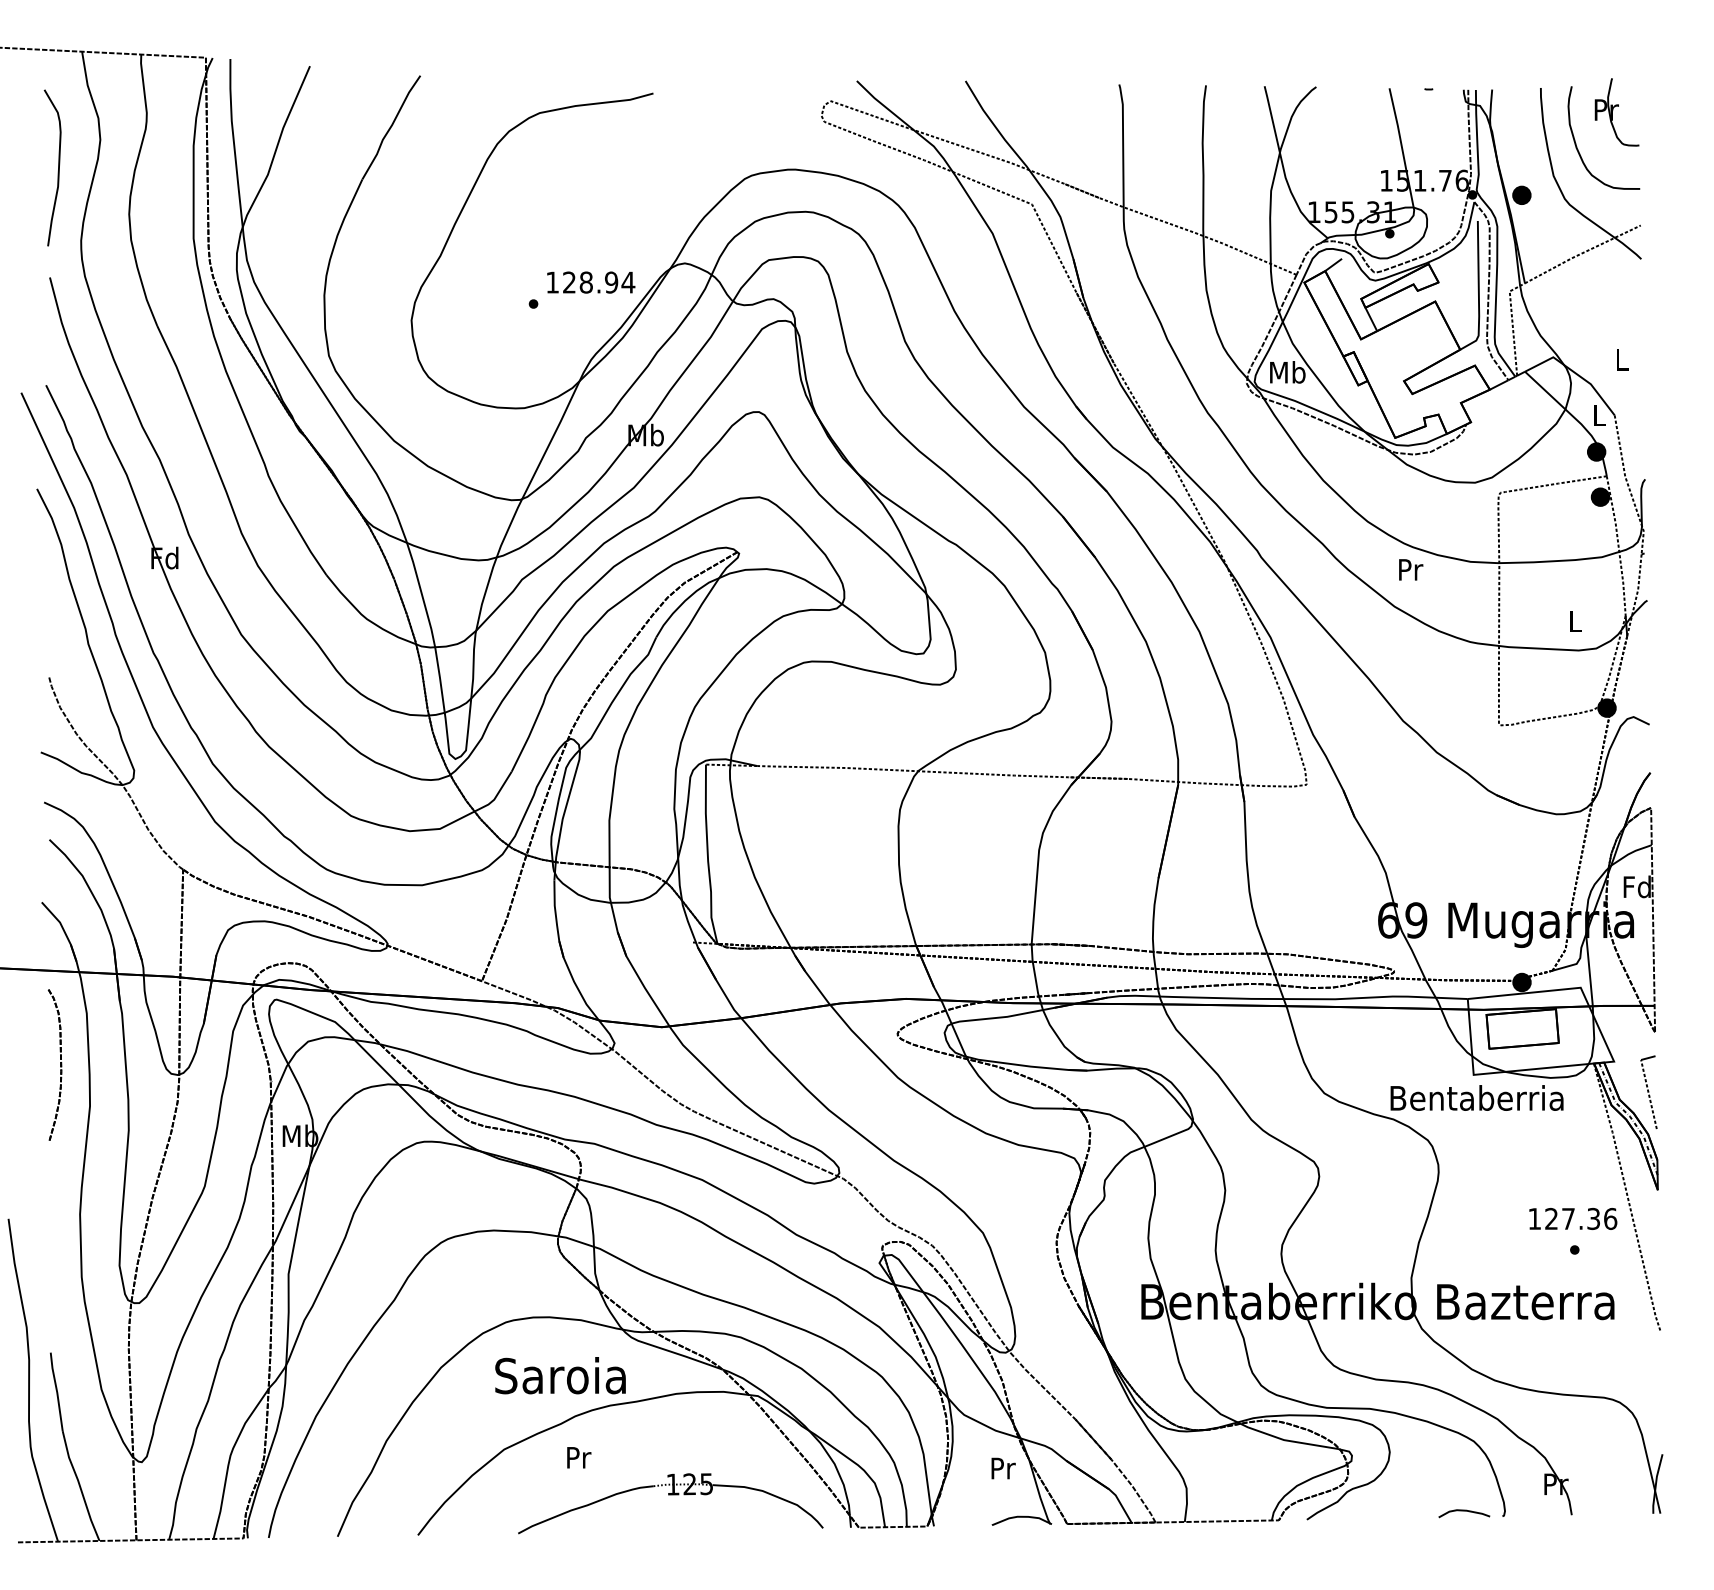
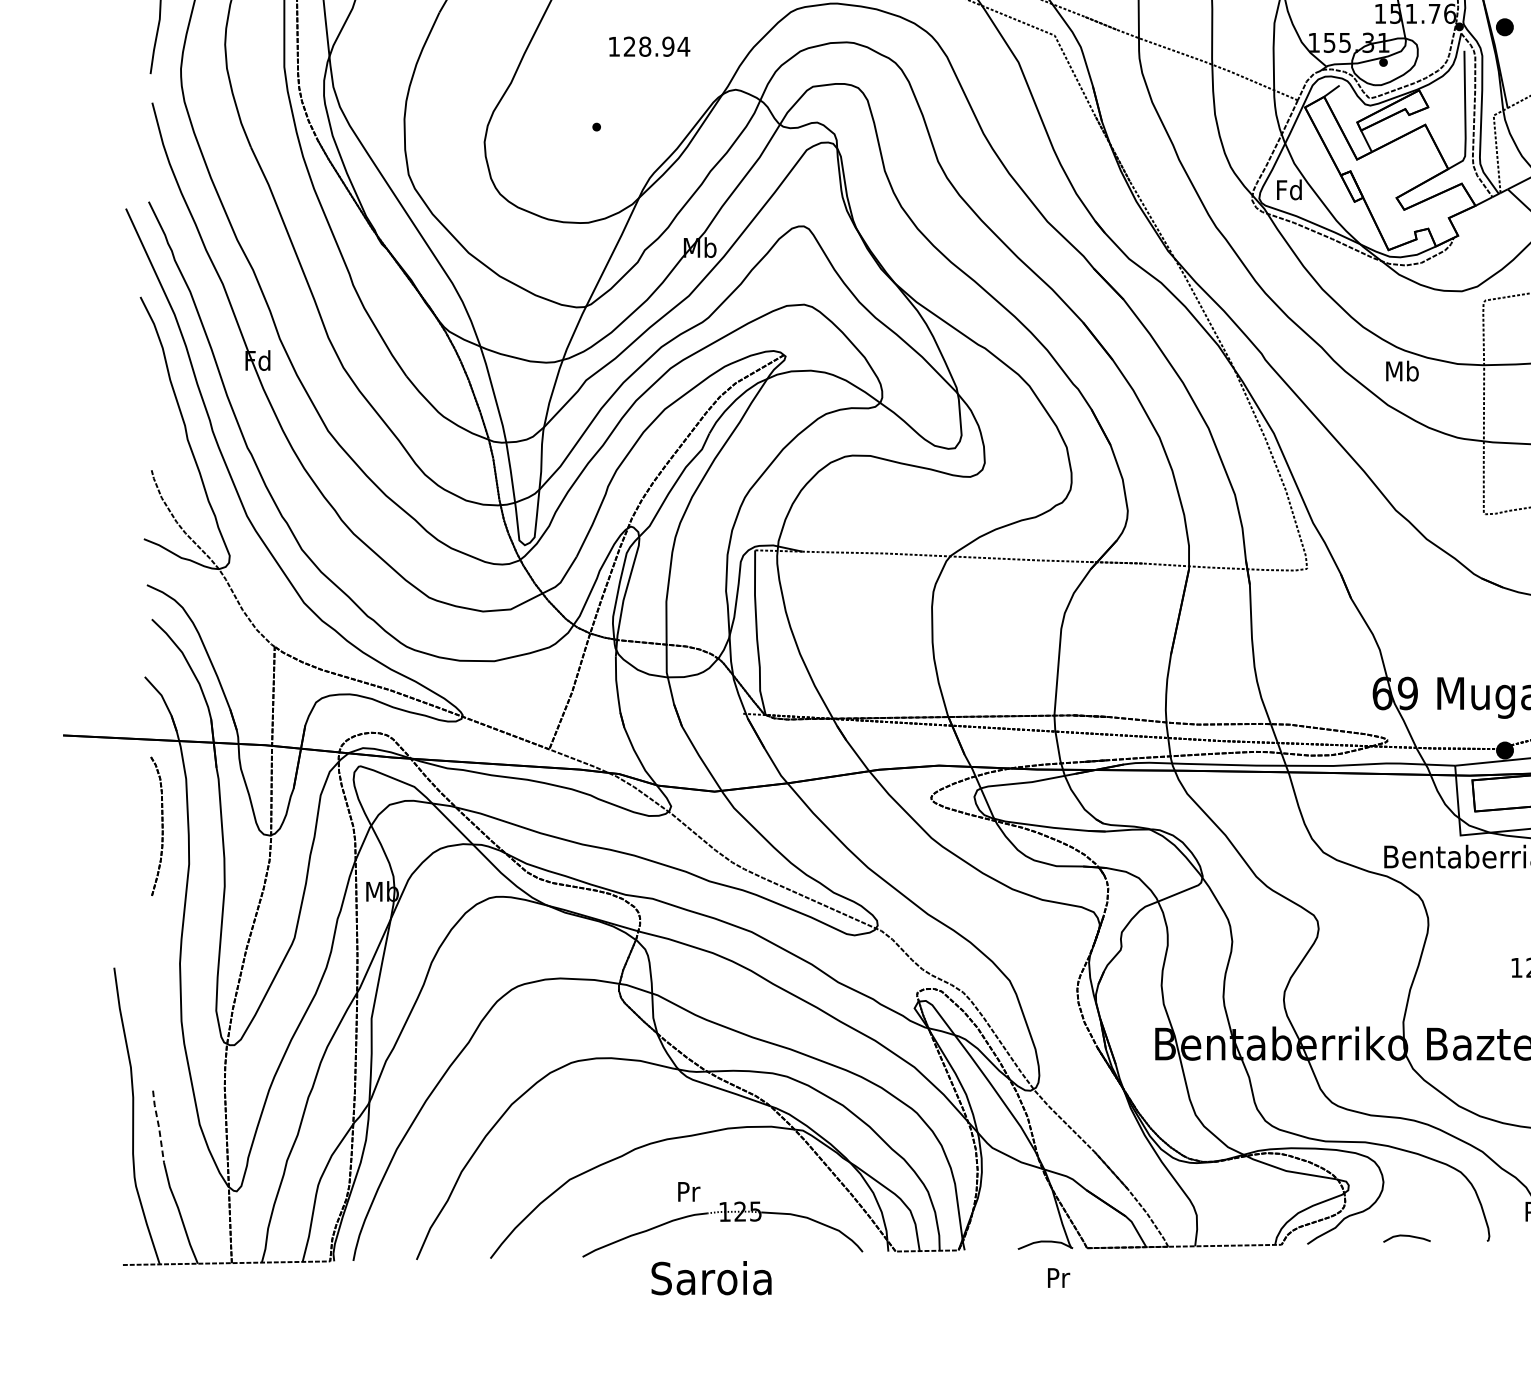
text: (591, 282) -> (649, 46), moved
text: (1287, 372) -> (1289, 190), Mb -> Fd
text: (1410, 569) -> (1402, 371), Pr -> Mb
text: (560, 1375) -> (711, 1278), moved
line: (57, 1391) -> (159, 1126), solid -> dashed
text: (579, 1457) -> (689, 1191), moved
text: (1003, 1468) -> (1058, 1278), moved
curve: (1464, 1511) -> (1407, 1236), moved

